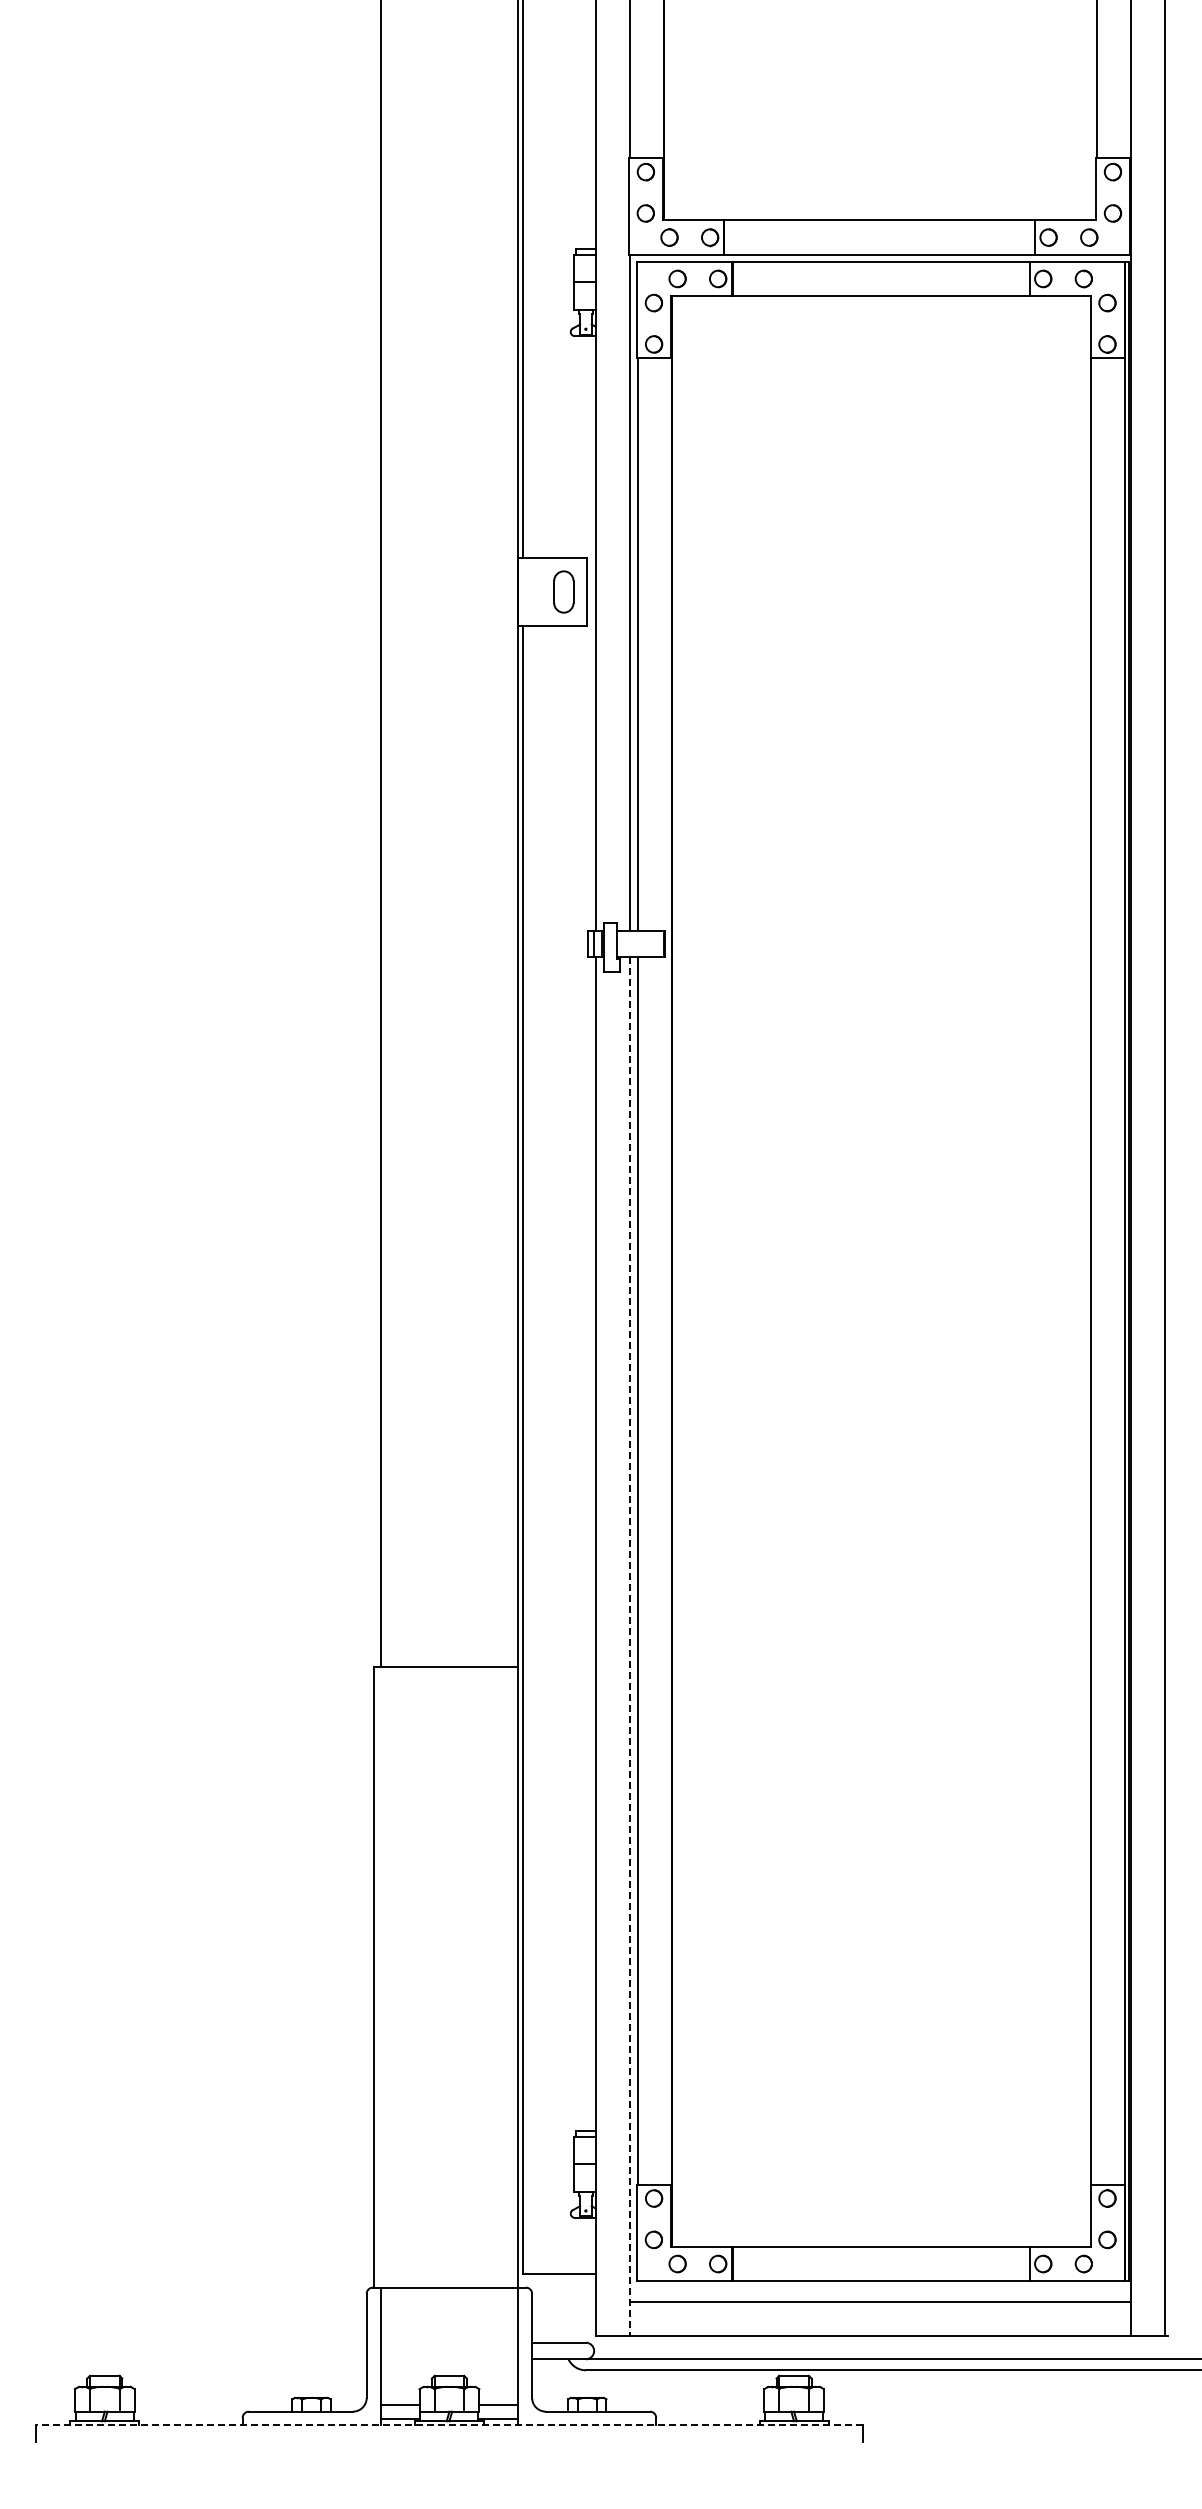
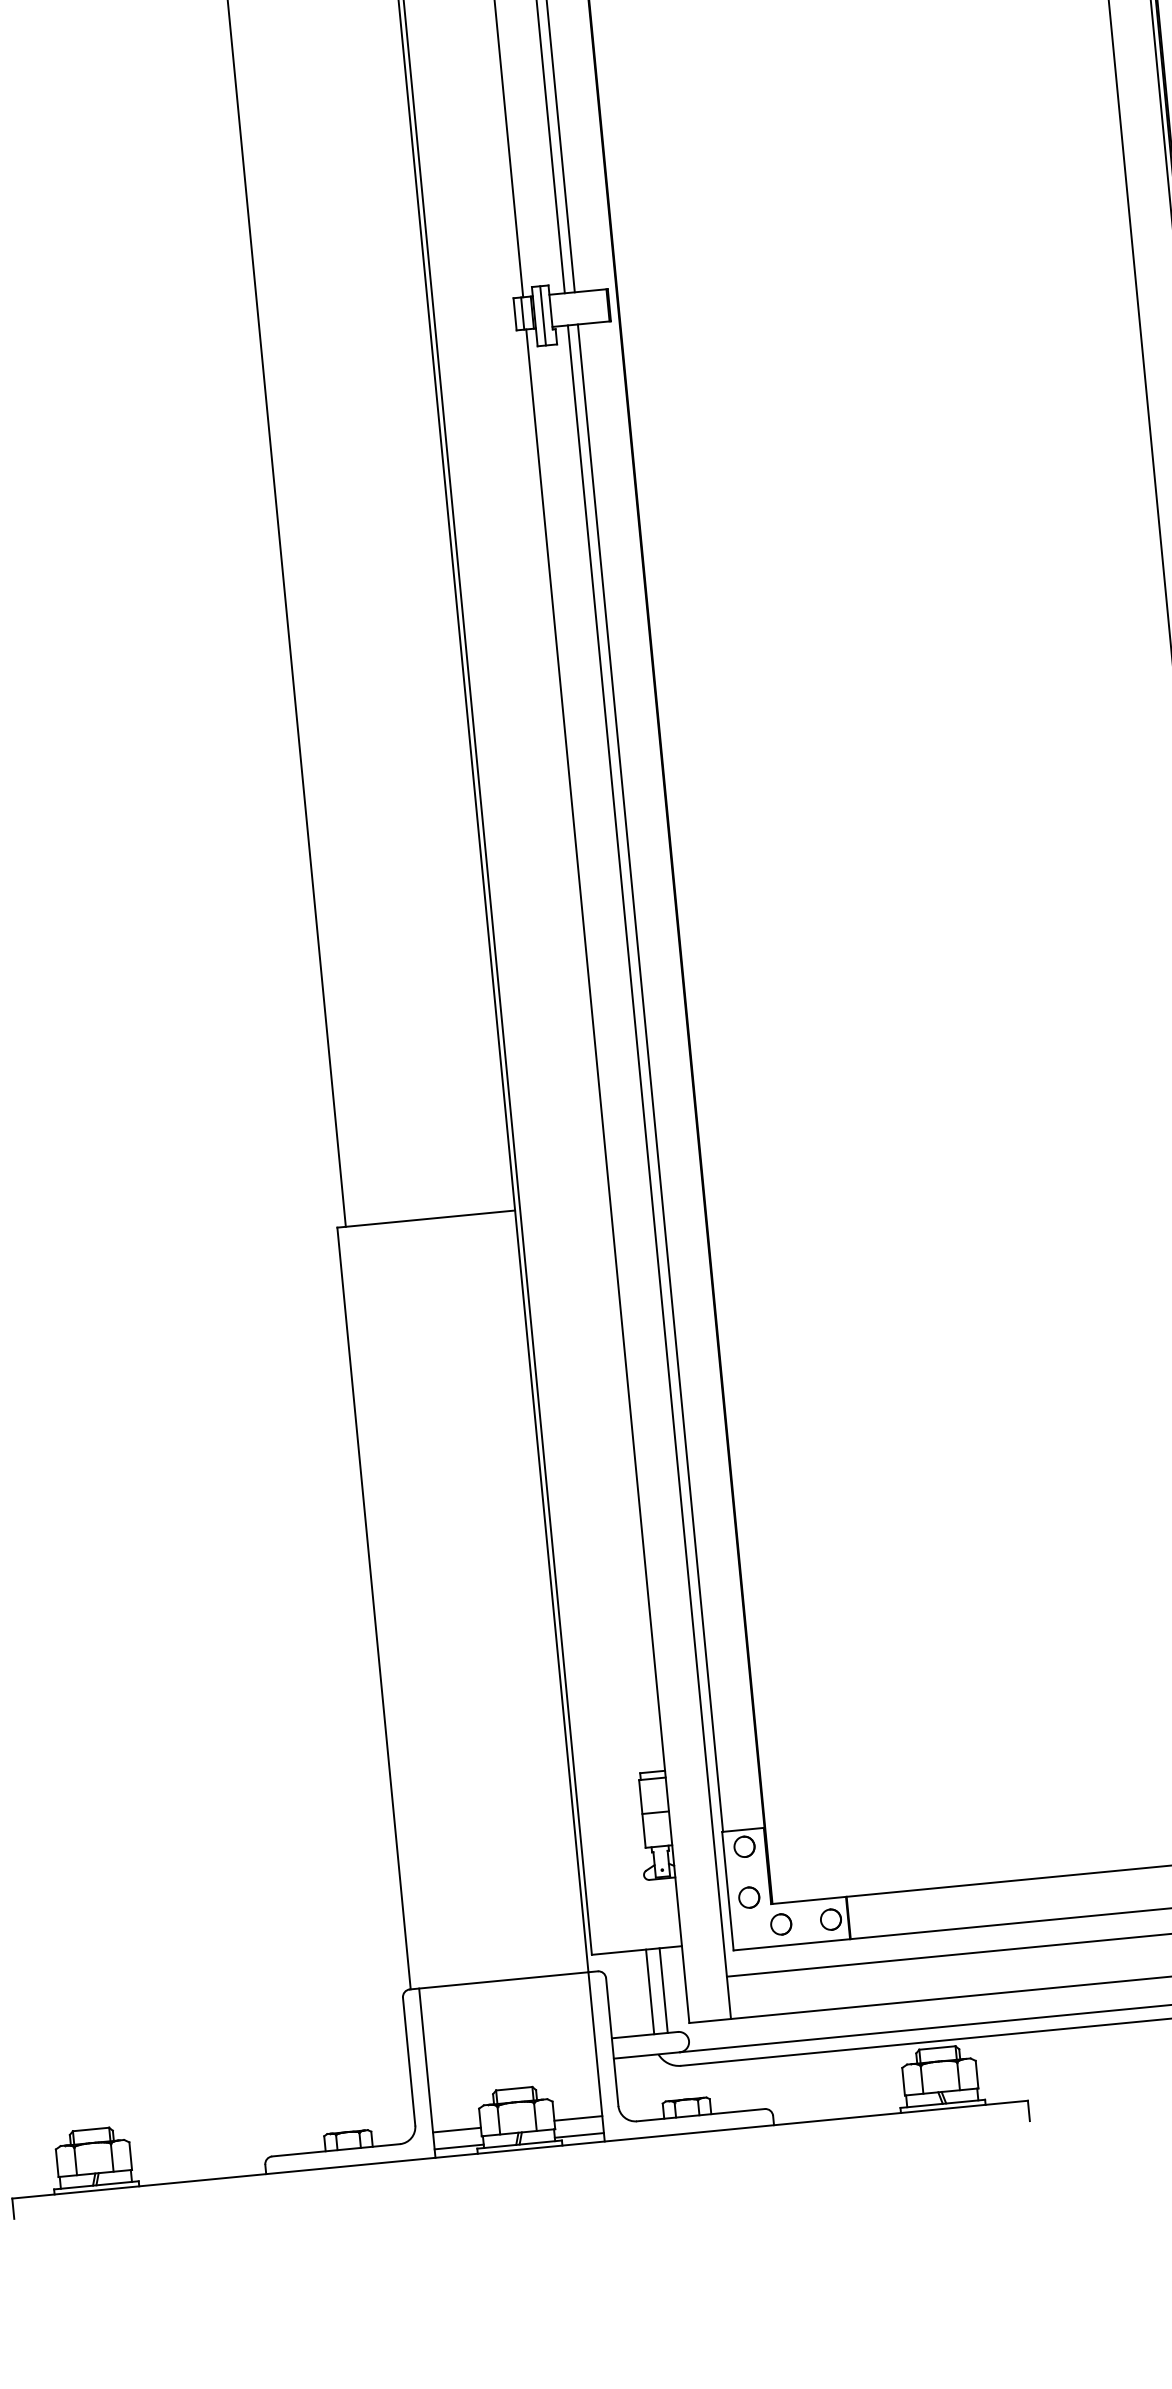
line: (610, 947) -> (543, 315), added
line: (629, 1646) -> (649, 1171), dashed -> solid
line: (566, 2307) -> (649, 1990), added
line: (577, 2307) -> (663, 1989), added
line: (449, 2425) -> (520, 2149), dashed -> solid

